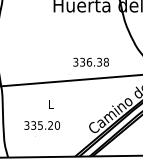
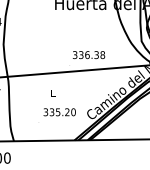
text: (41, 125) -> (59, 112), moved

